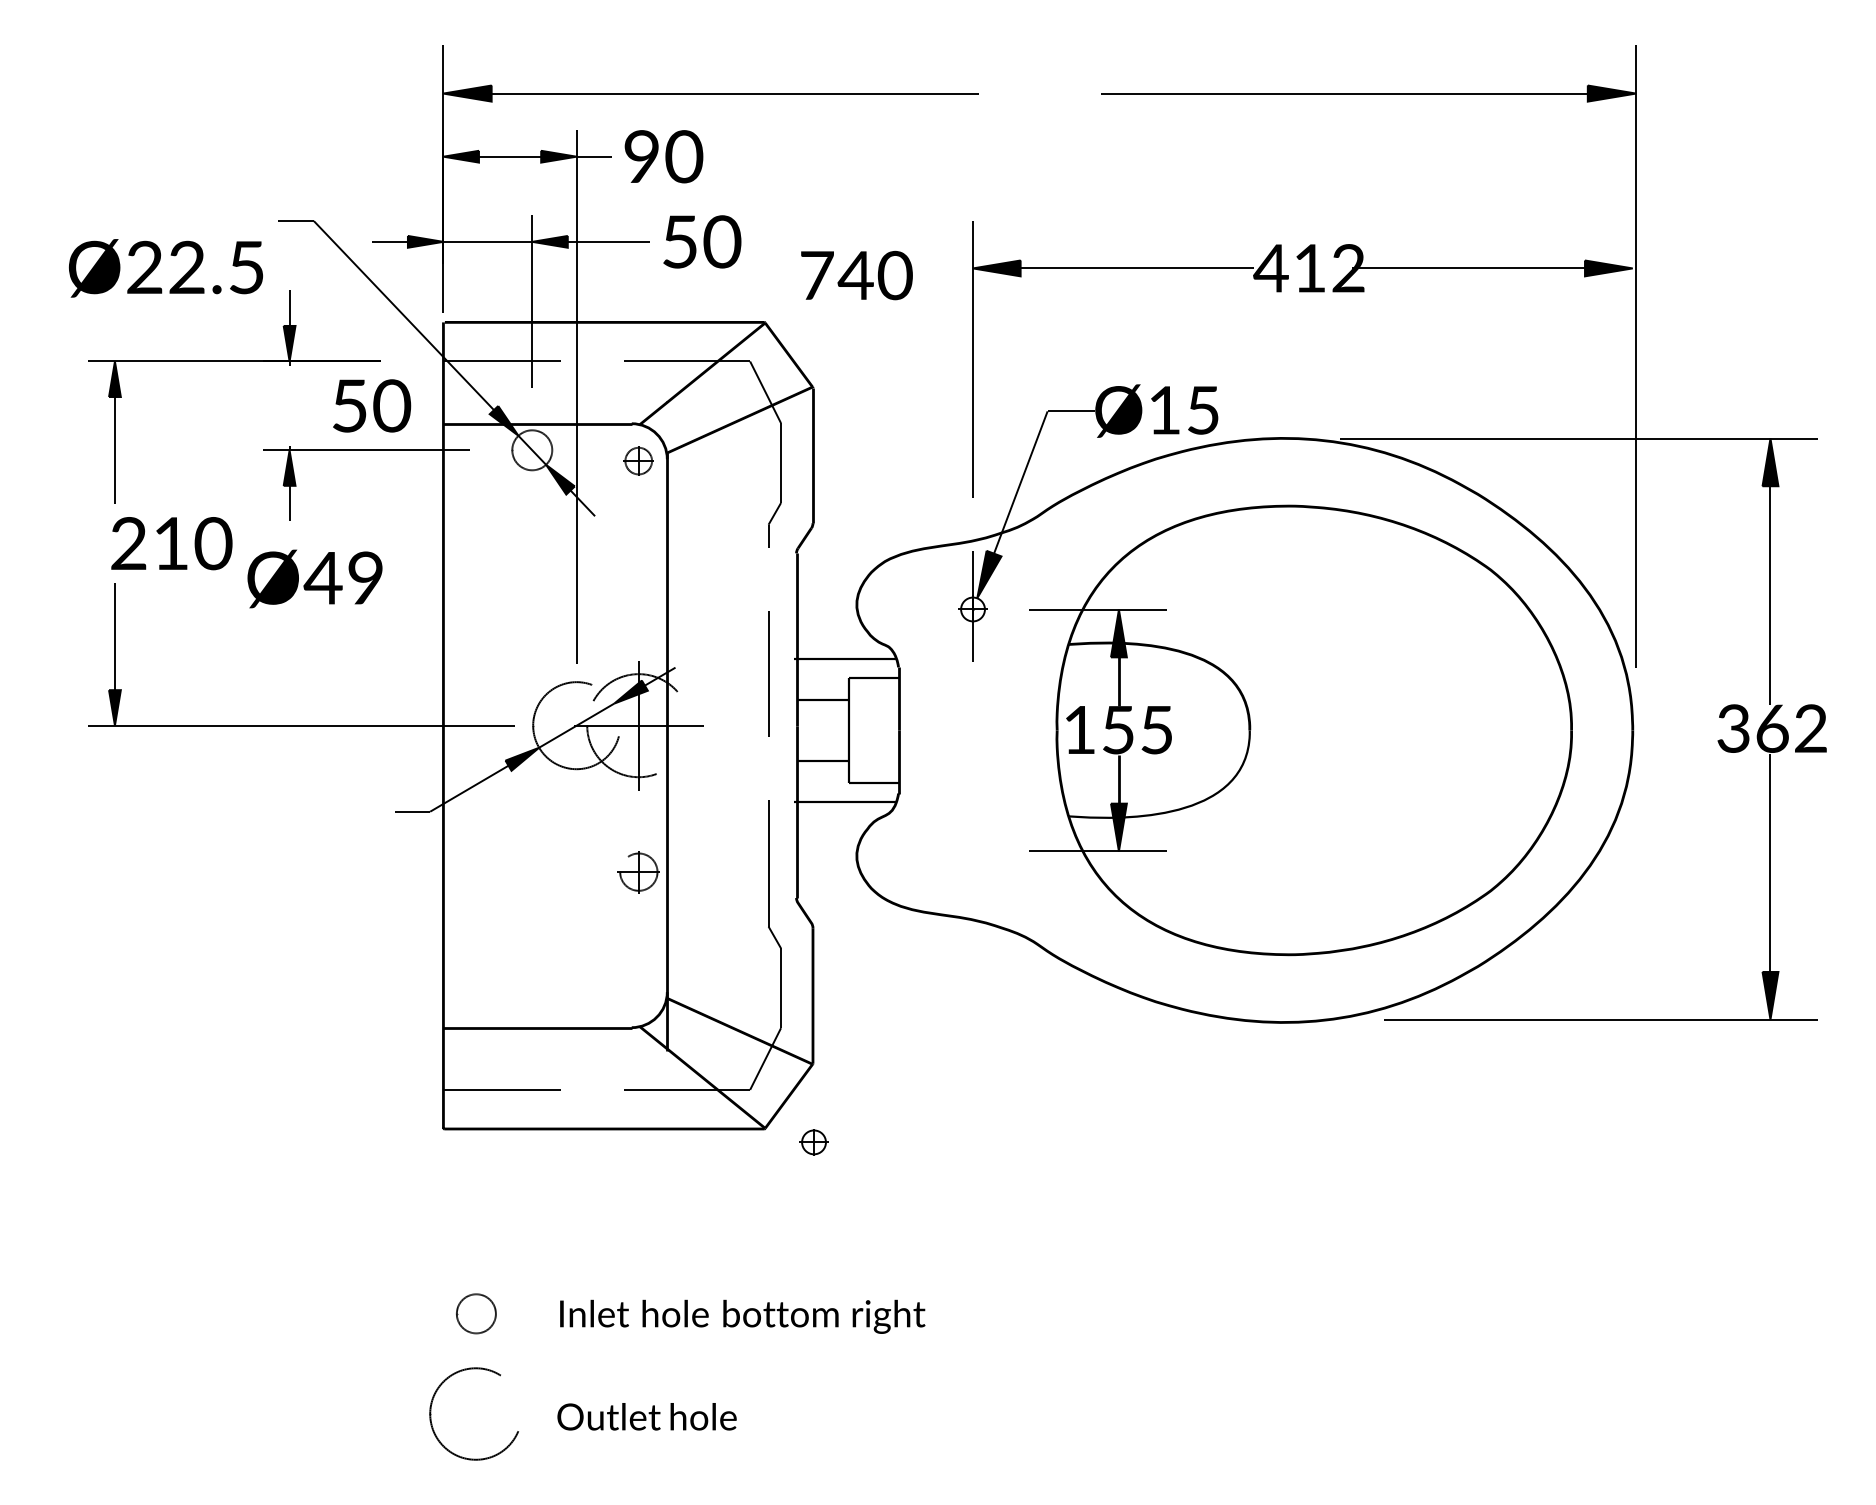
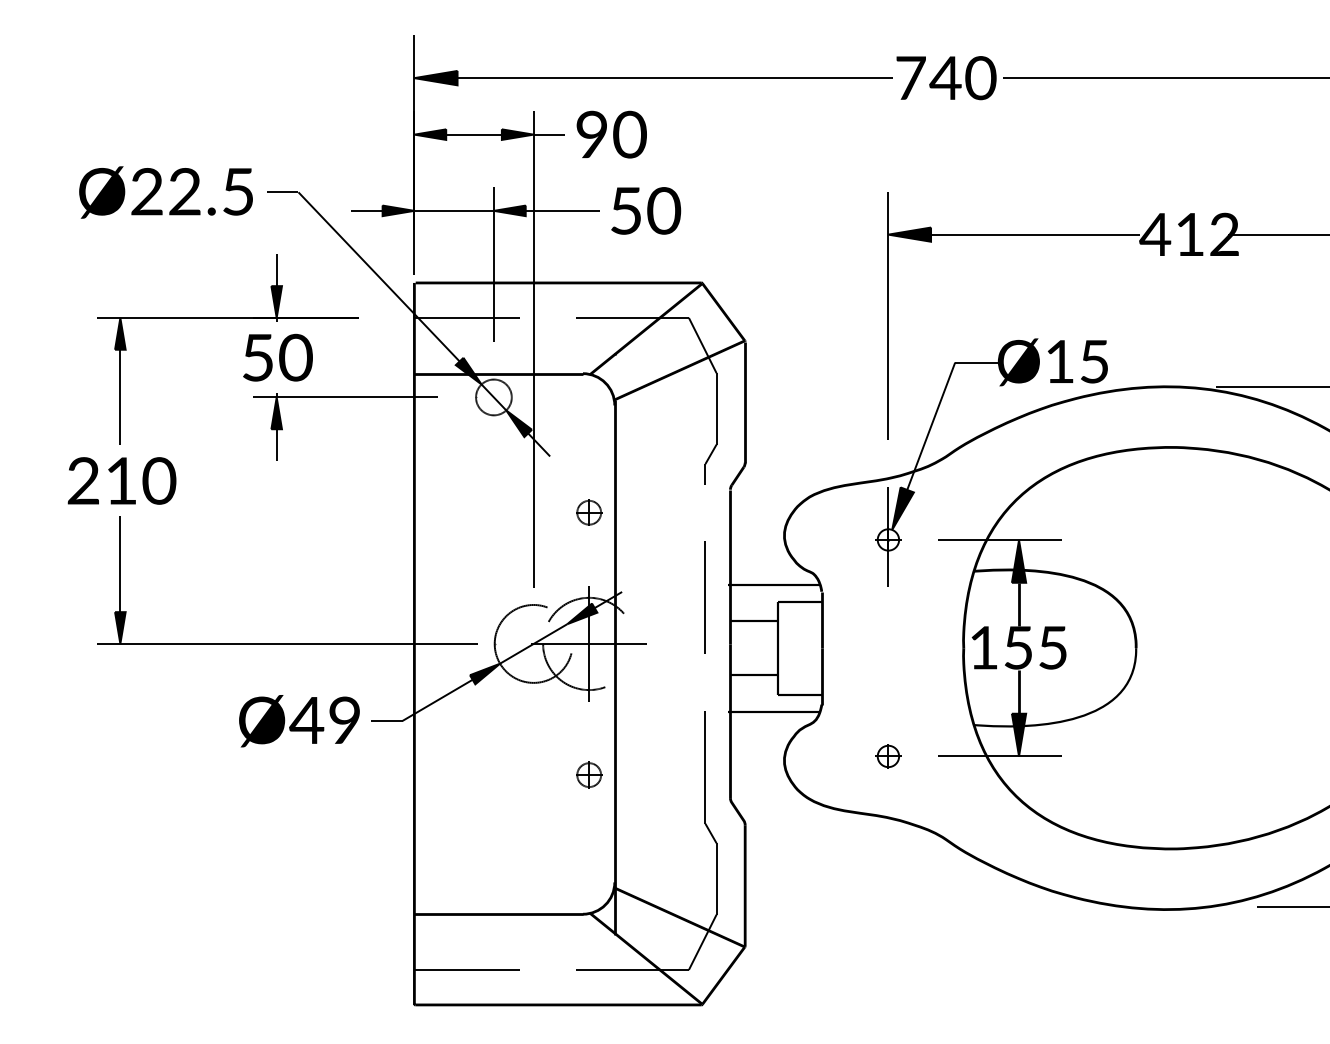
text: (165, 268) -> (165, 192), moved
text: (856, 275) -> (946, 78), moved
text: (372, 405) -> (278, 357), moved
part: (638, 460) -> (588, 512), moved
text: (171, 543) -> (121, 480), moved
text: (314, 578) -> (298, 720), moved
part: (638, 872) -> (588, 775), size x0.71
part: (813, 1142) -> (887, 756), moved

